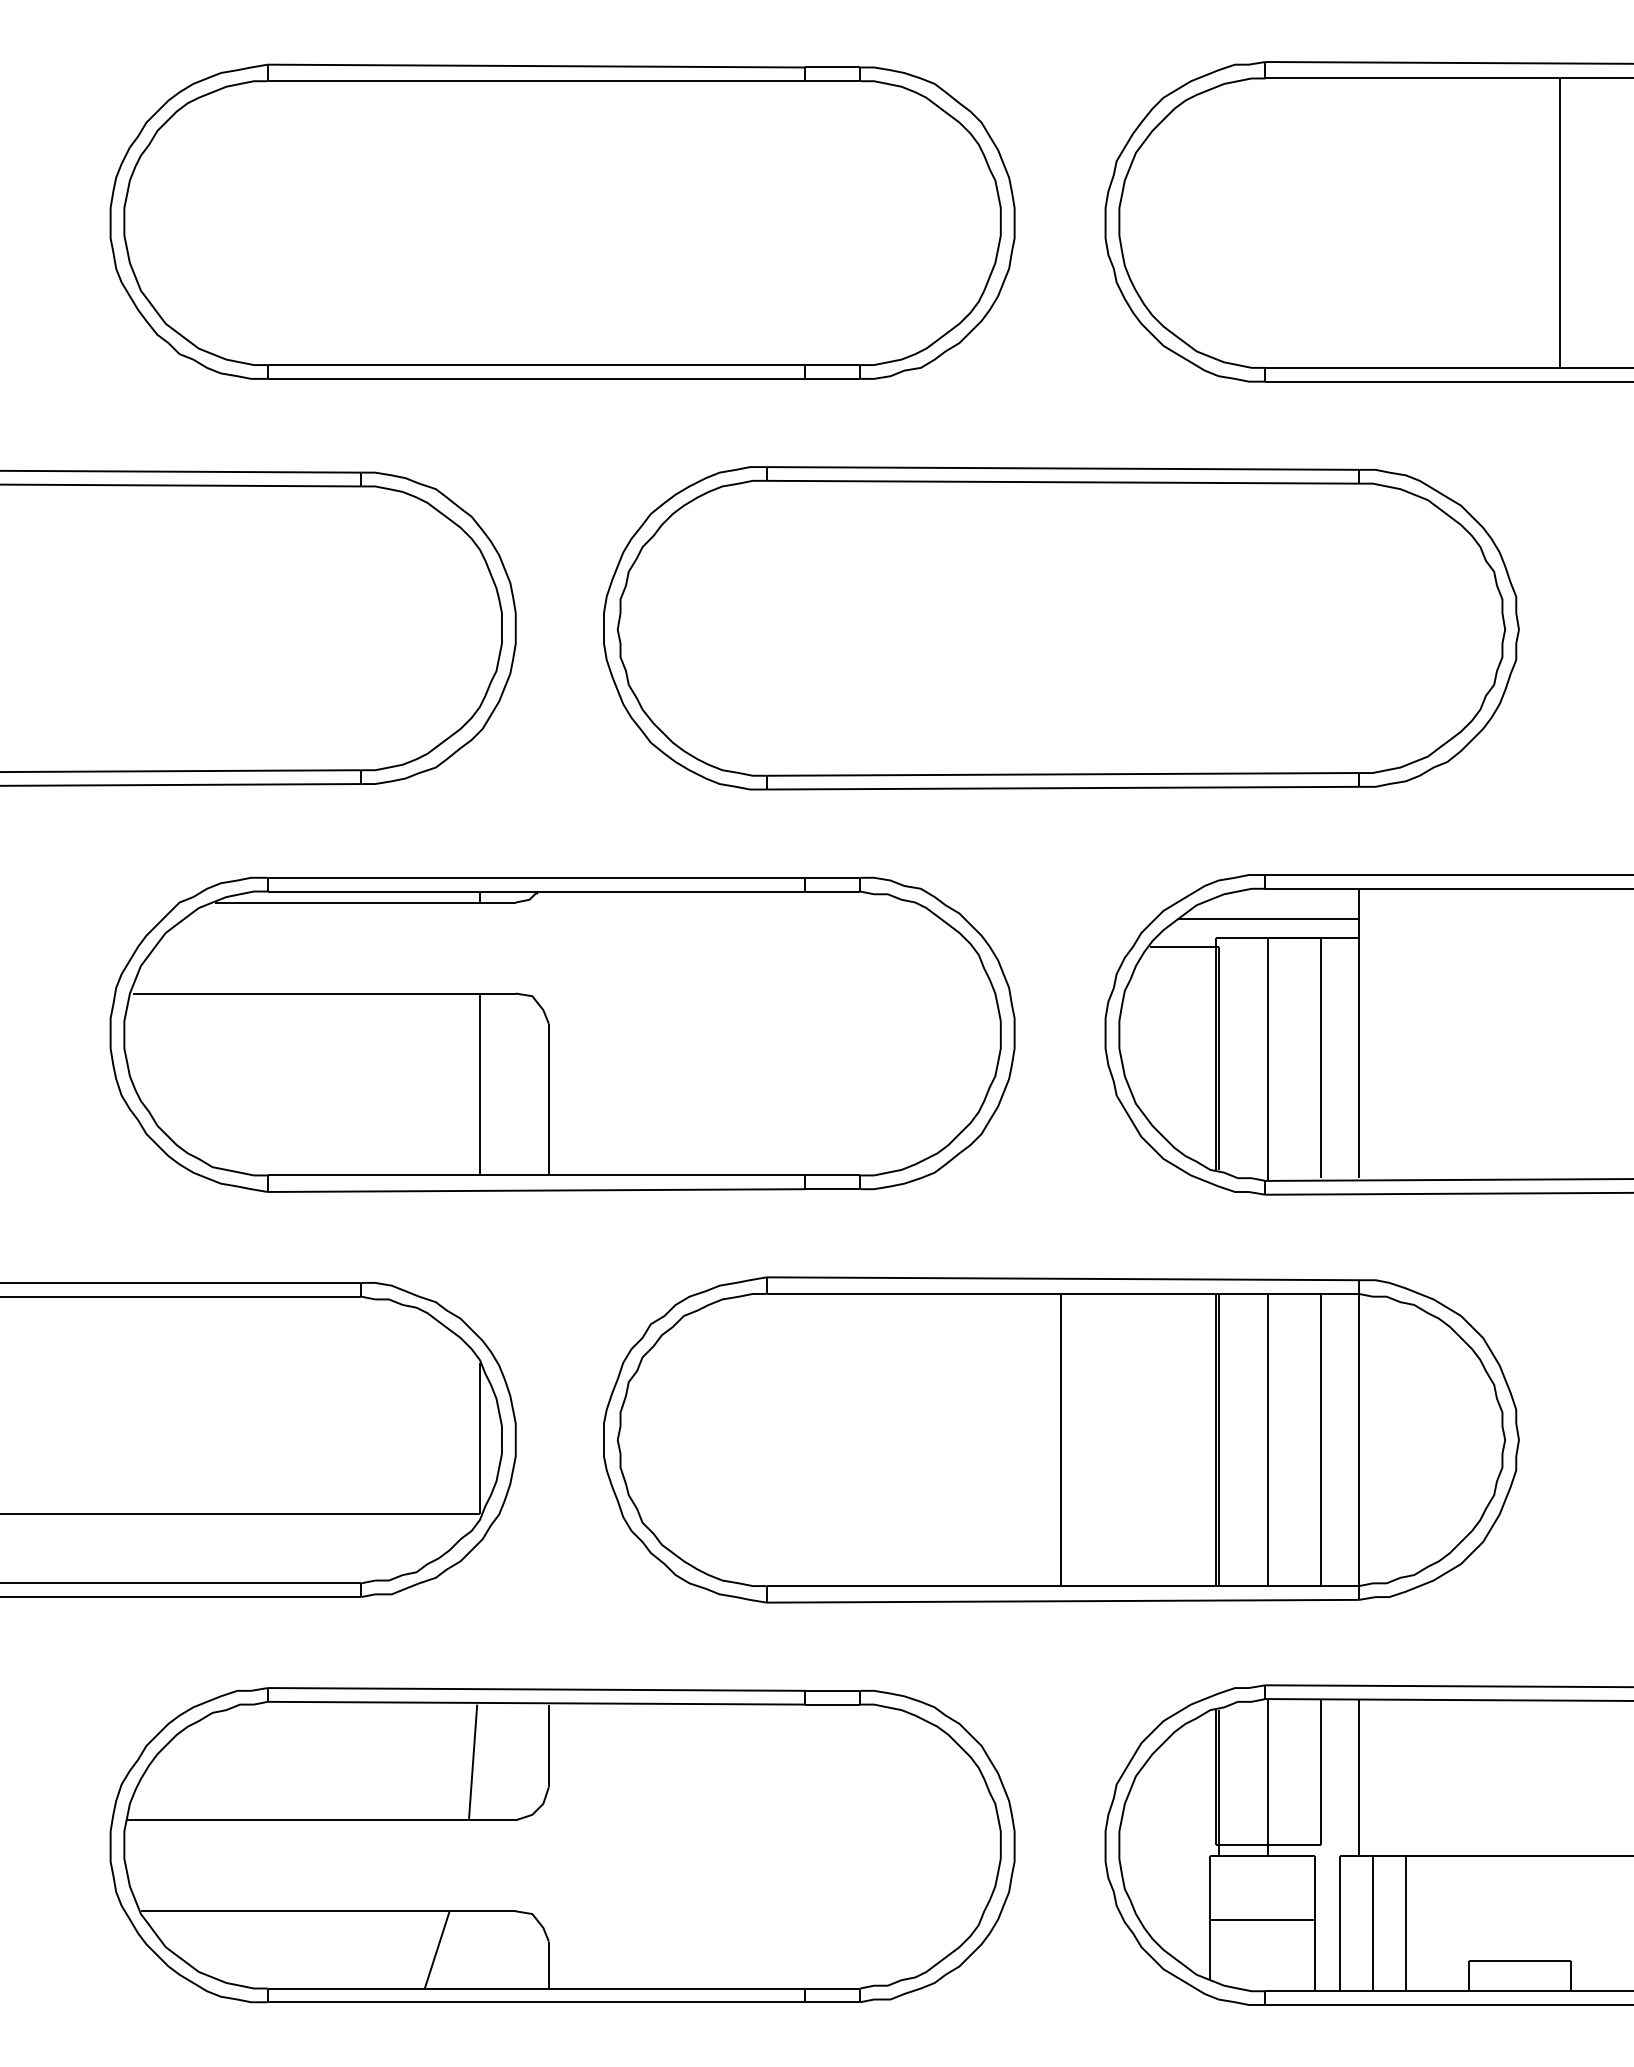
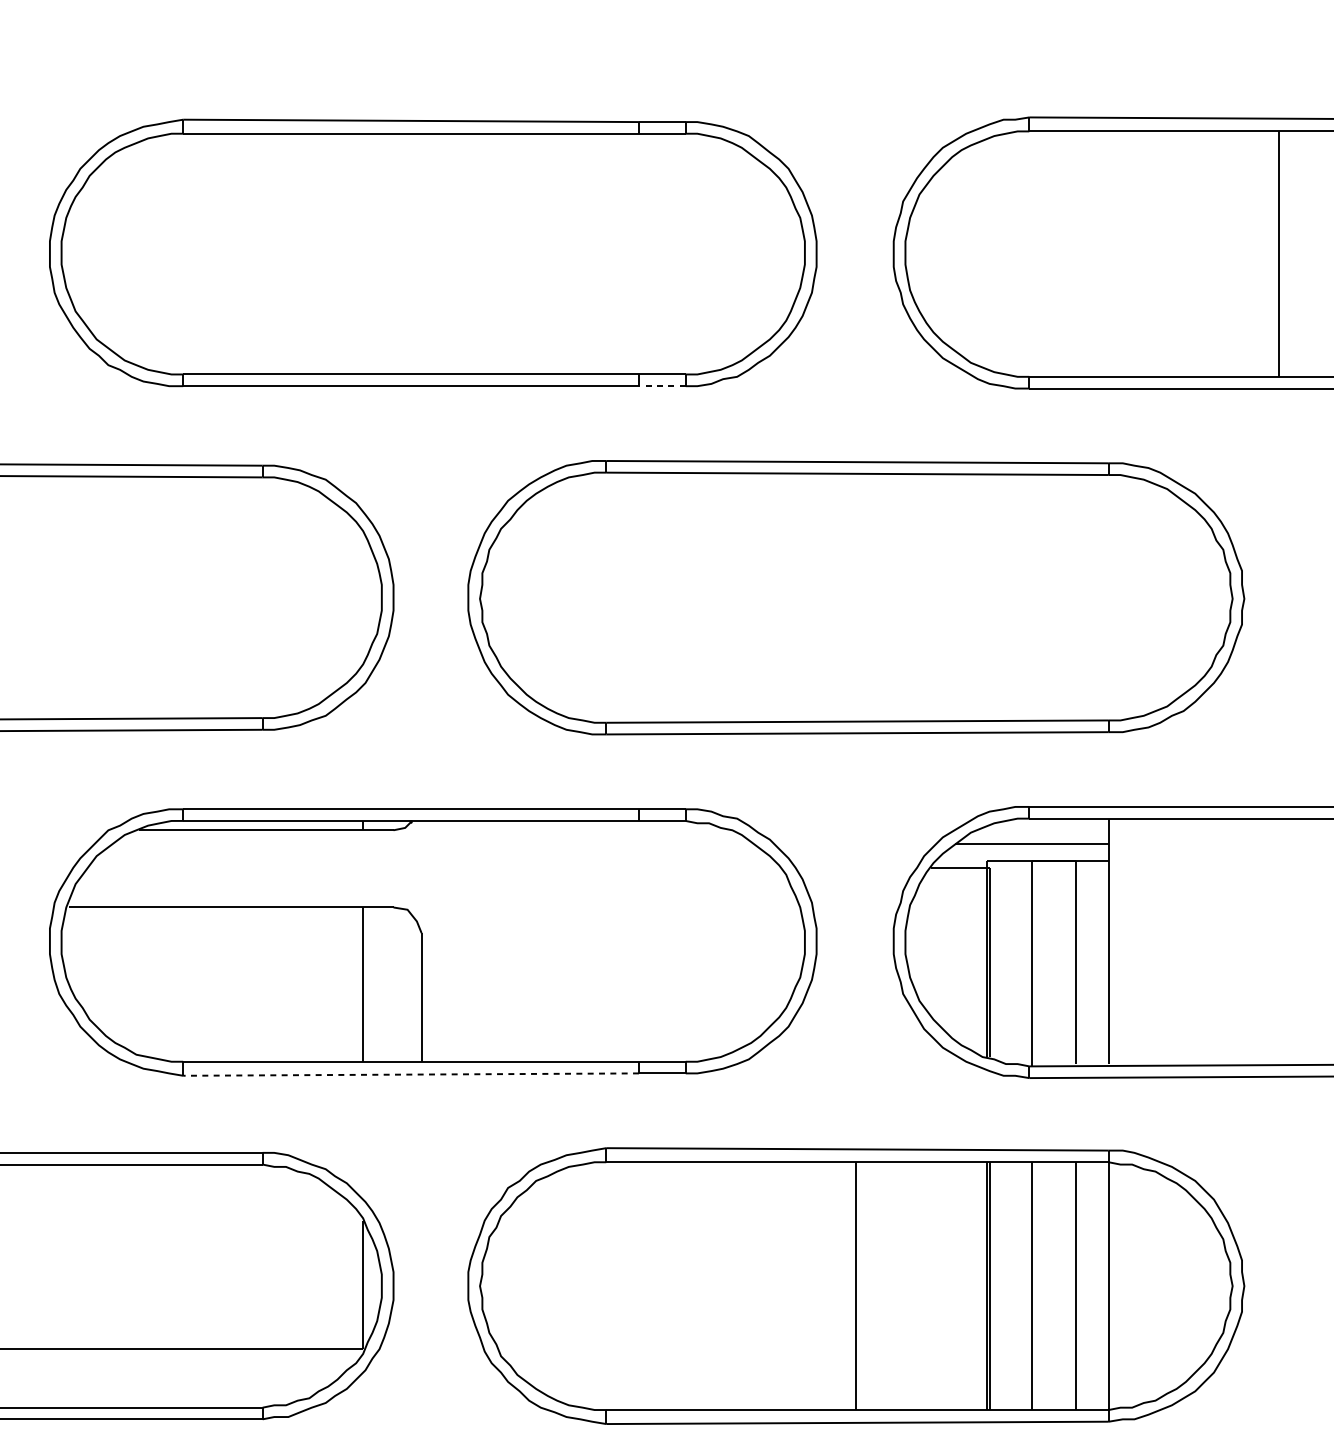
line: (832, 378) -> (662, 385), solid -> dashed
line: (536, 1190) -> (411, 1074), solid -> dashed

